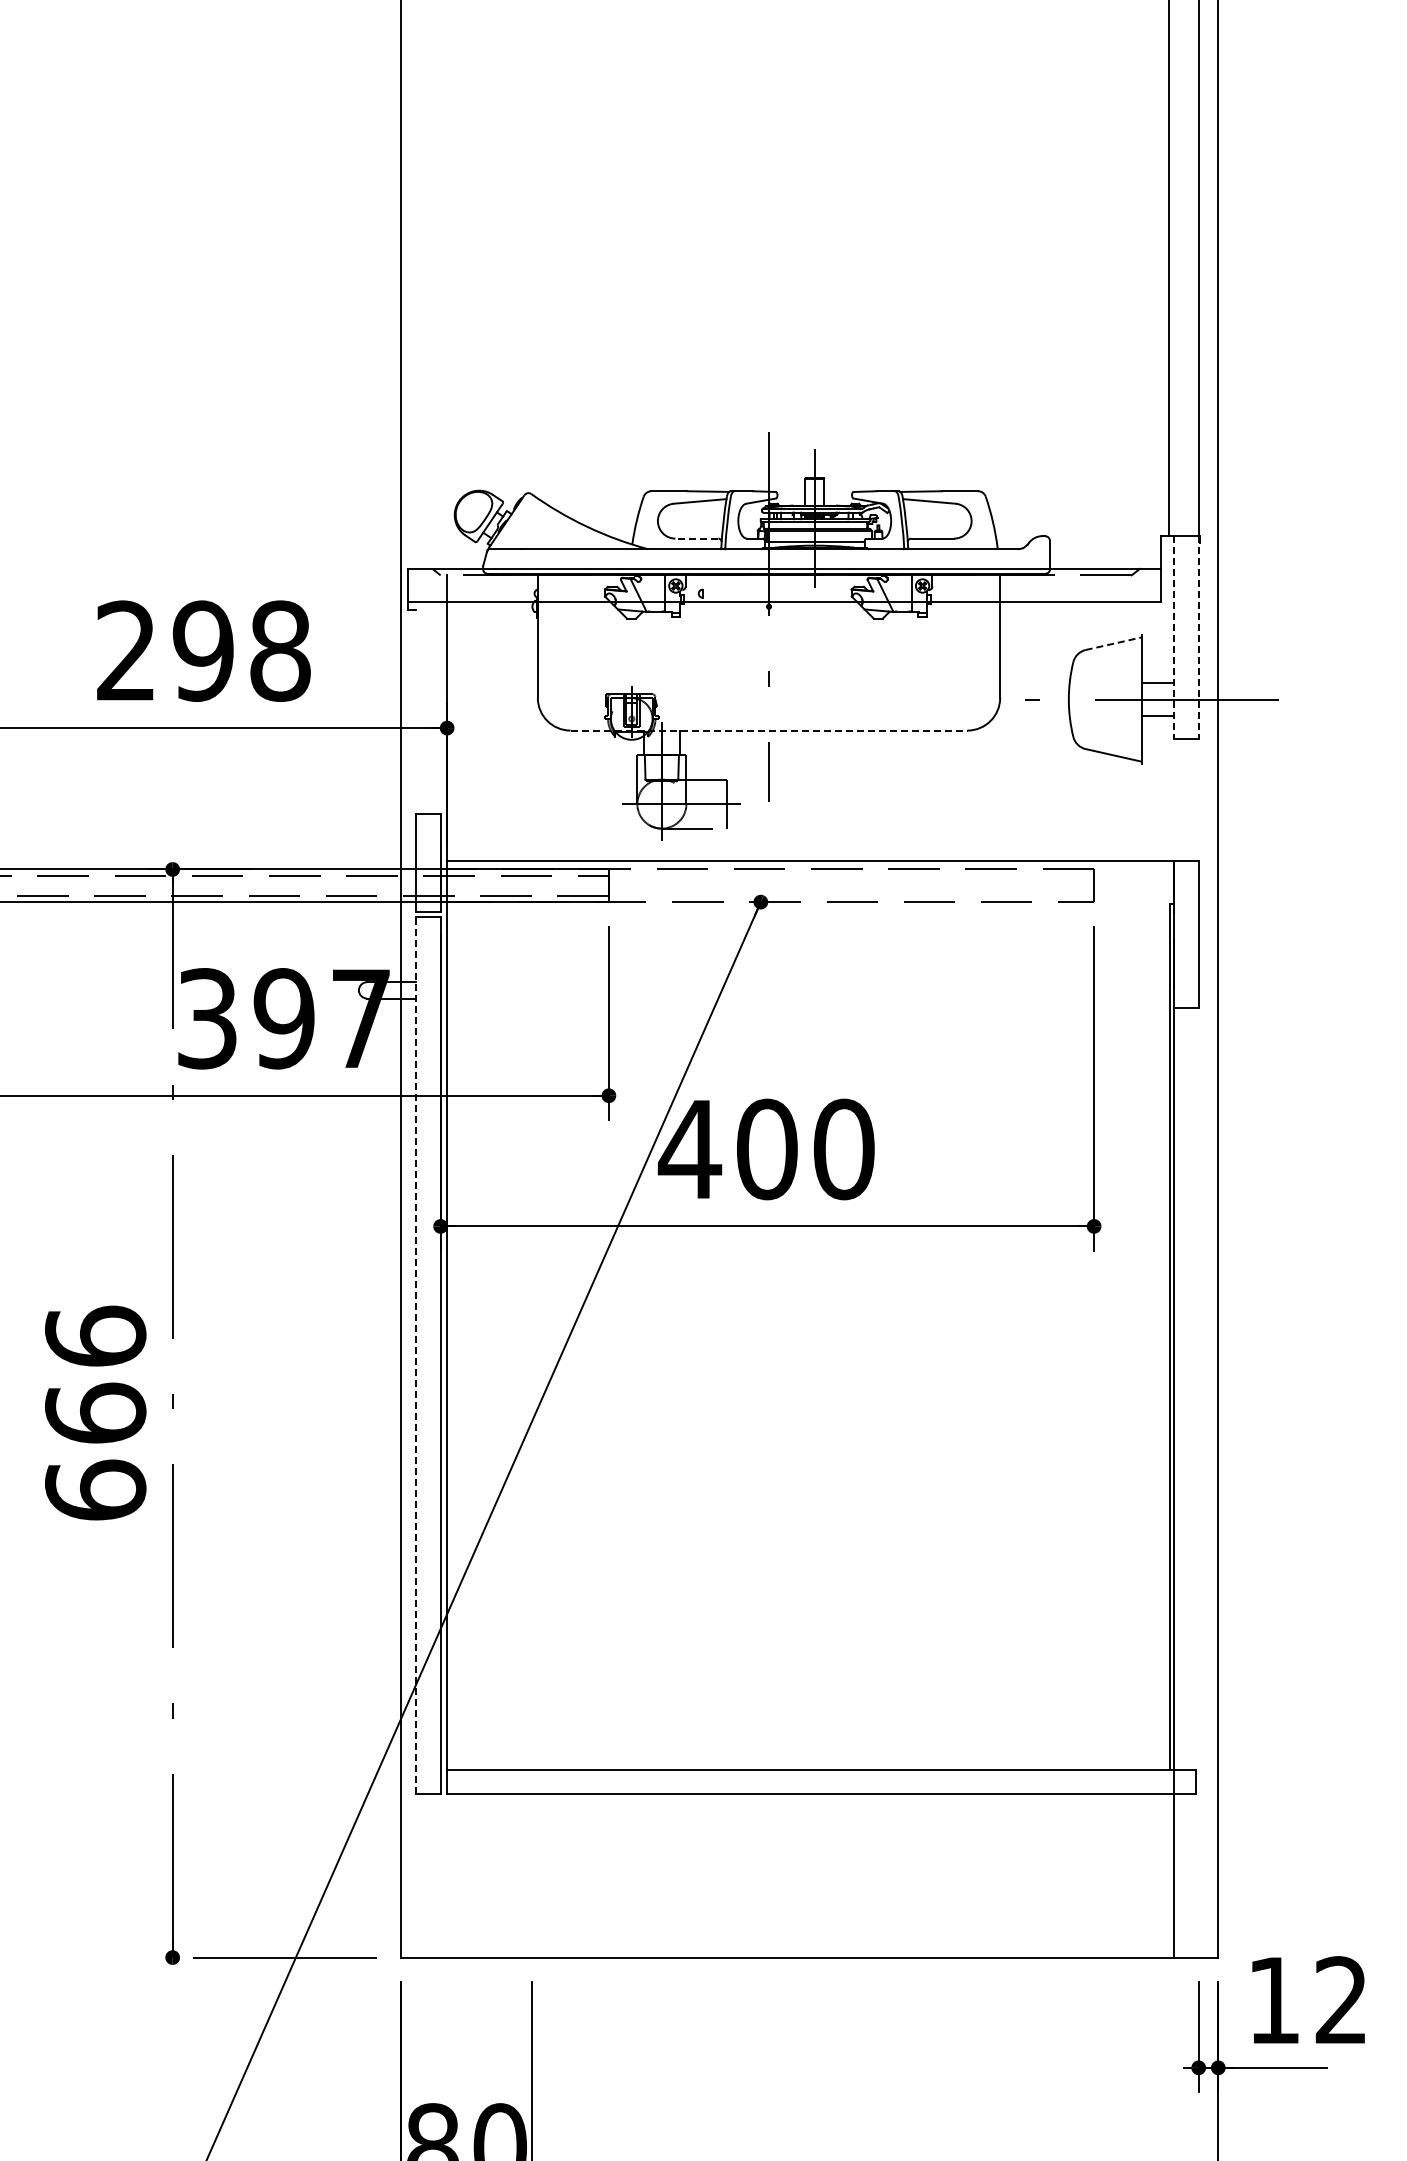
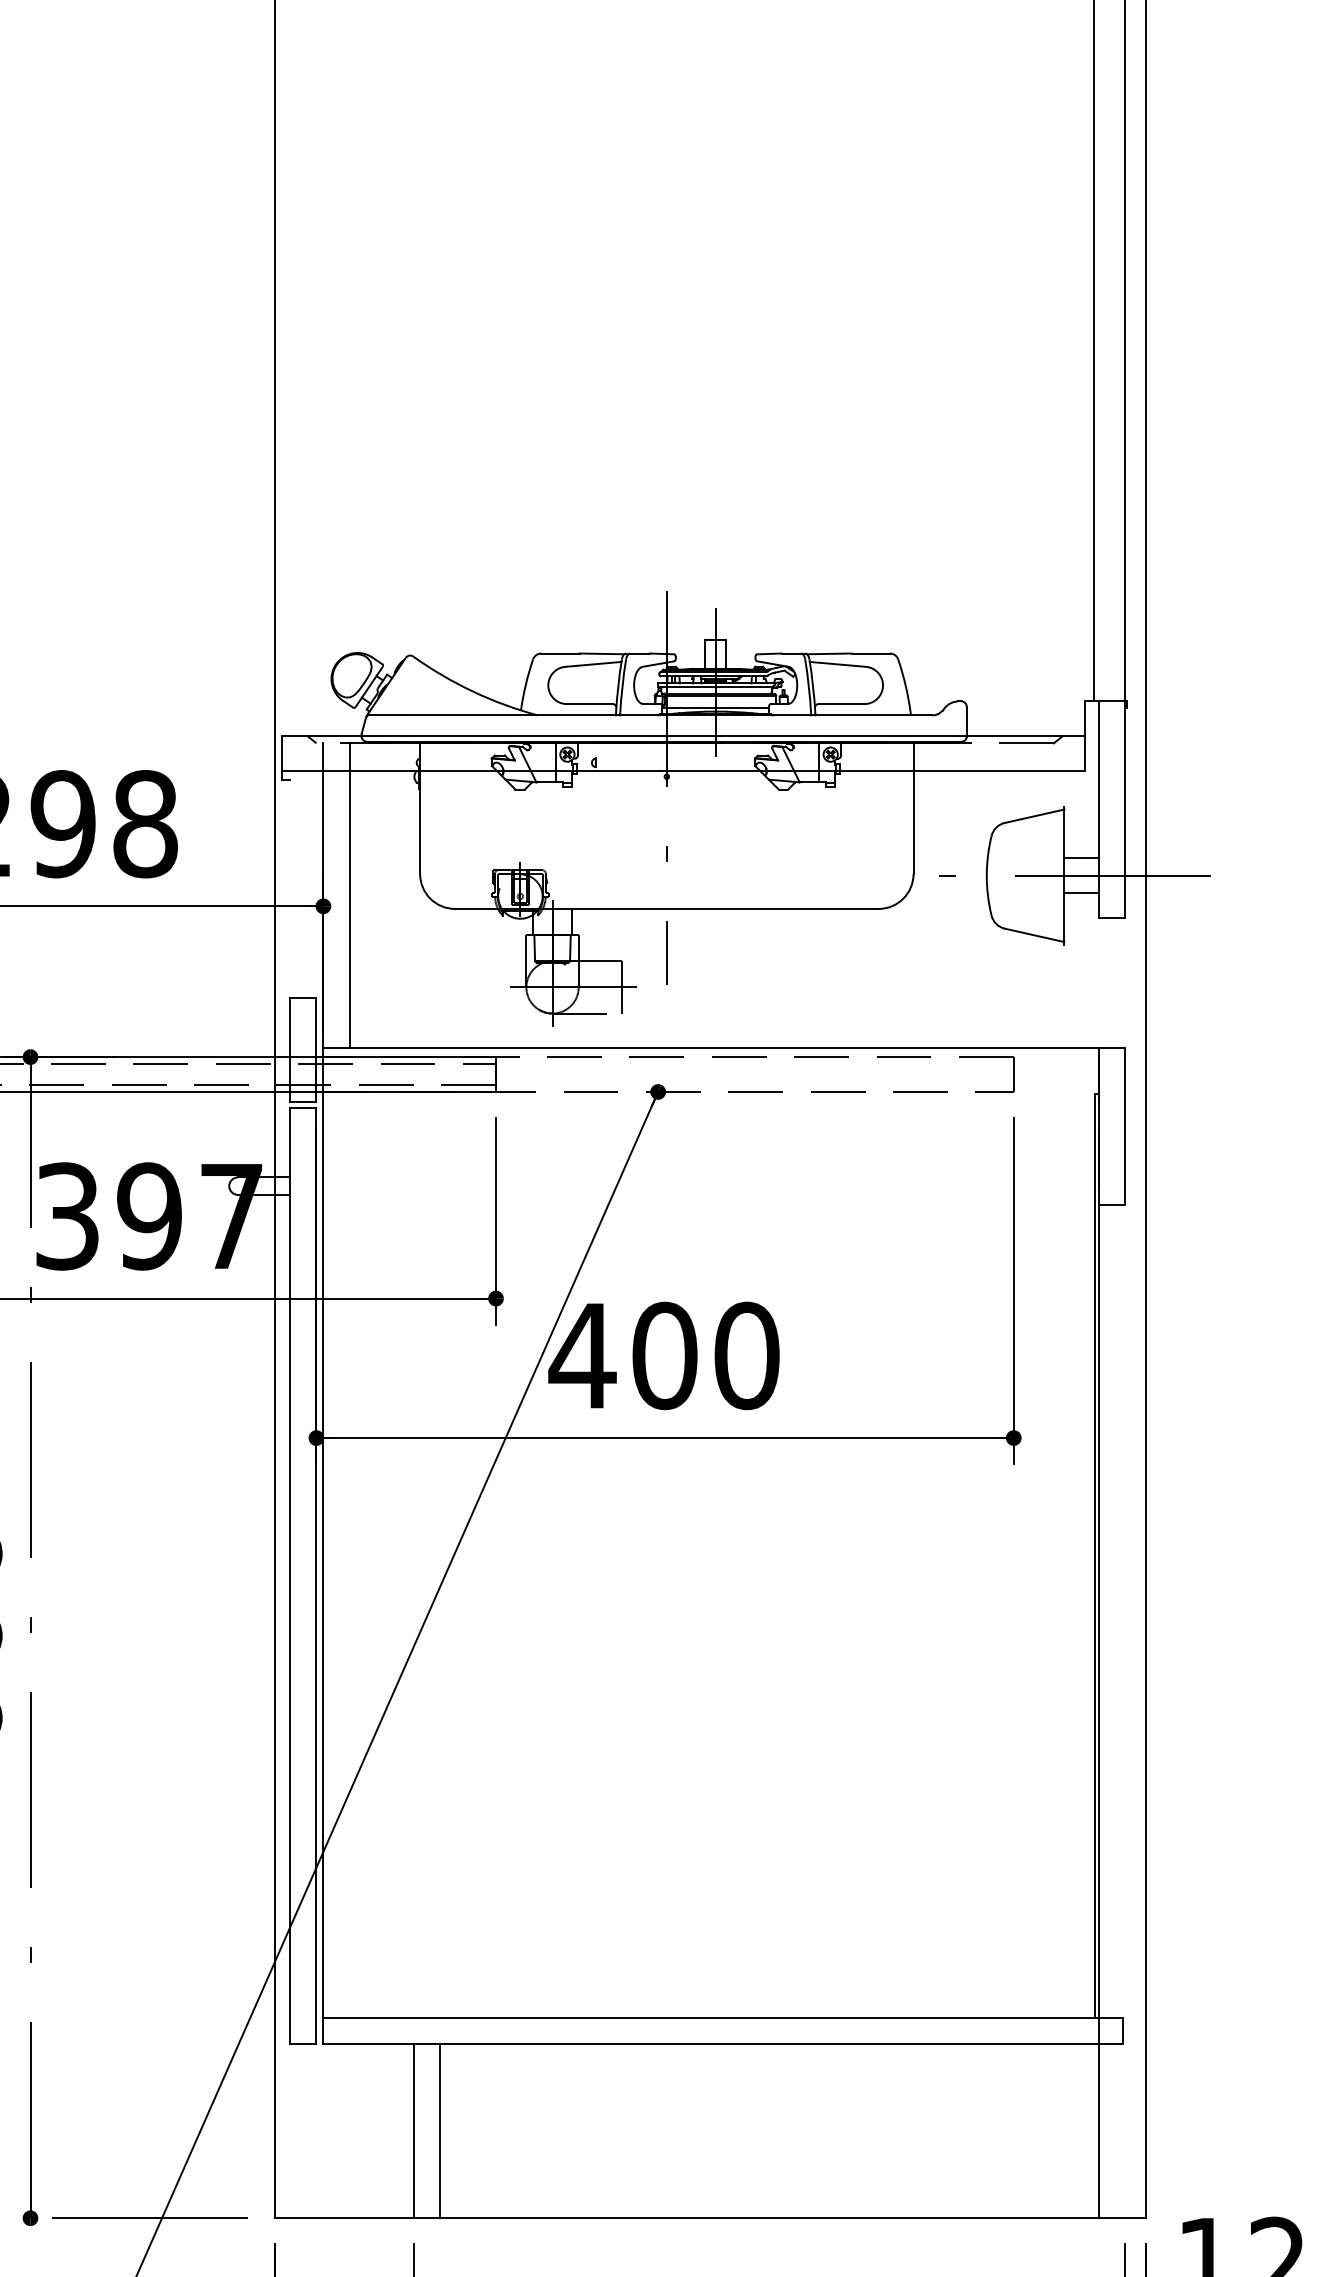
line: (696, 538) -> (589, 703), dashed -> solid
line: (1174, 637) -> (1099, 809), dashed -> solid
line: (1198, 637) -> (1125, 809), dashed -> solid
line: (1113, 643) -> (1034, 816), dashed -> solid
line: (471, 718) -> (349, 896), added
line: (769, 730) -> (667, 908), dashed -> solid
line: (416, 1355) -> (290, 1575), dashed -> solid
line: (532, 1875) -> (414, 2130), added
line: (556, 1875) -> (440, 2130), added

